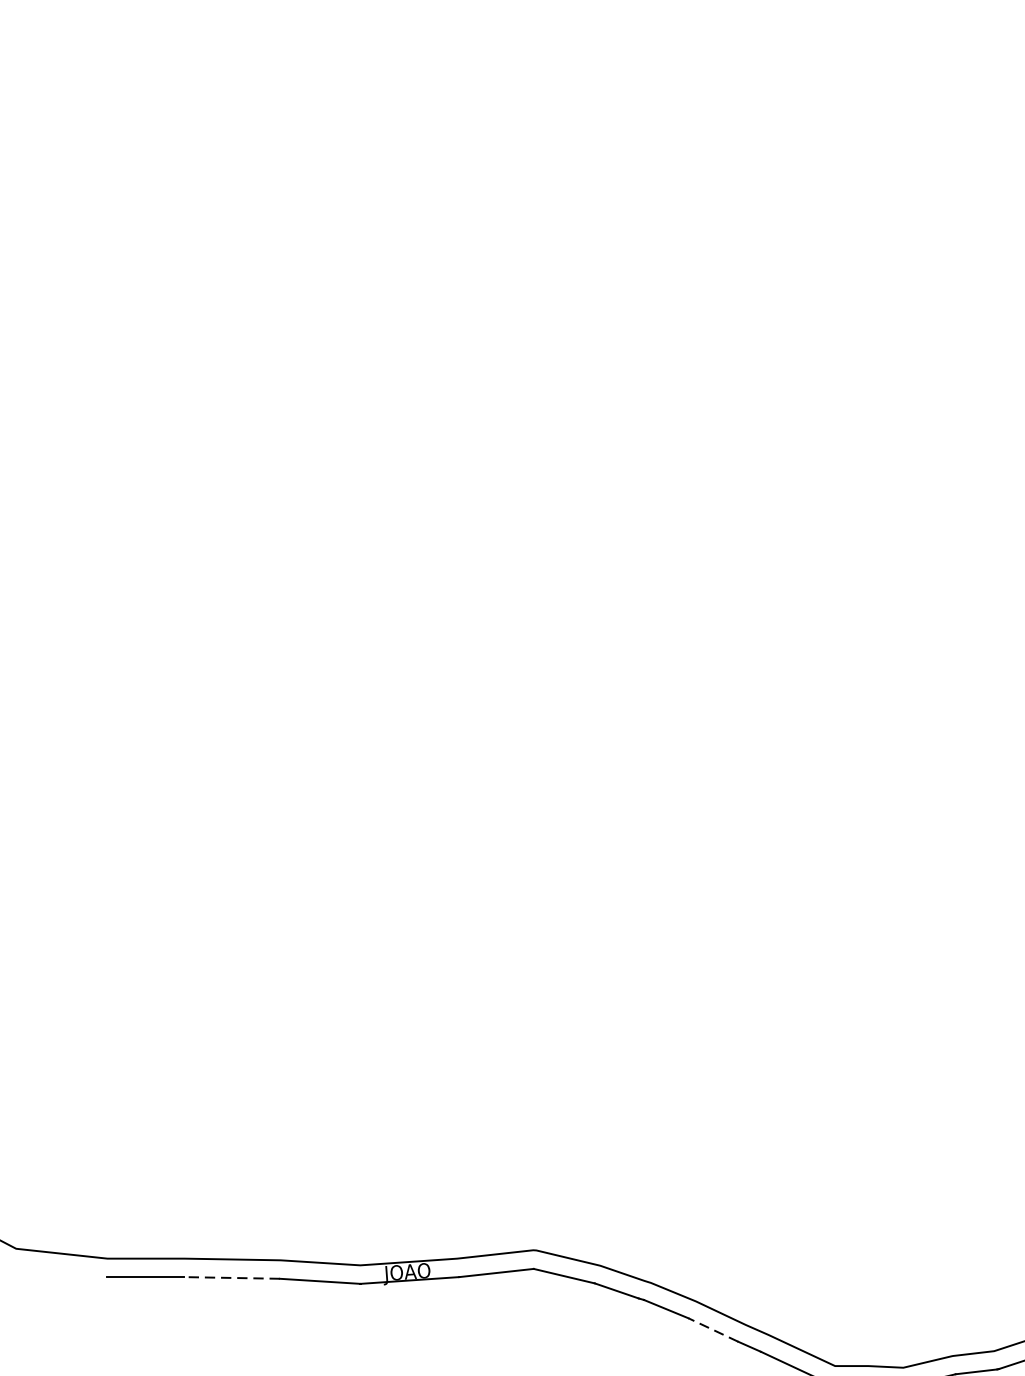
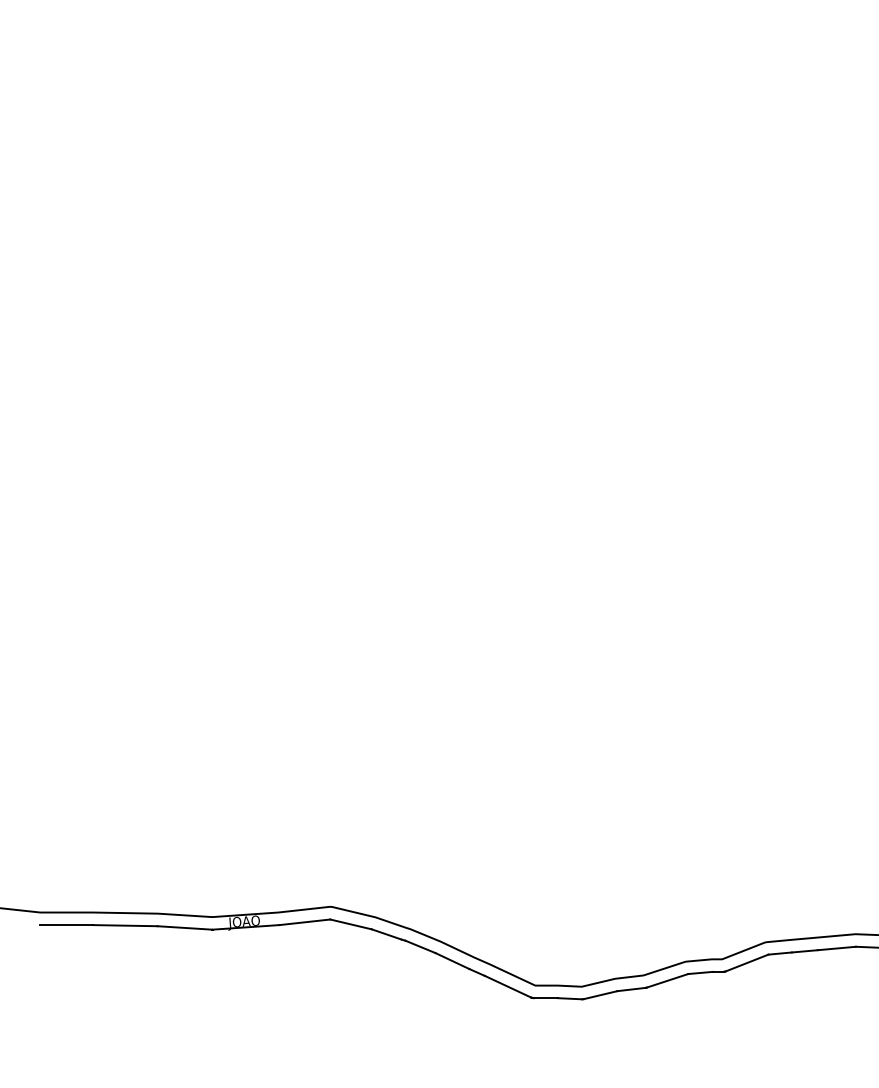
line: (232, 1277) -> (125, 925), dashed -> solid
line: (713, 1330) -> (452, 961), dashed -> solid

